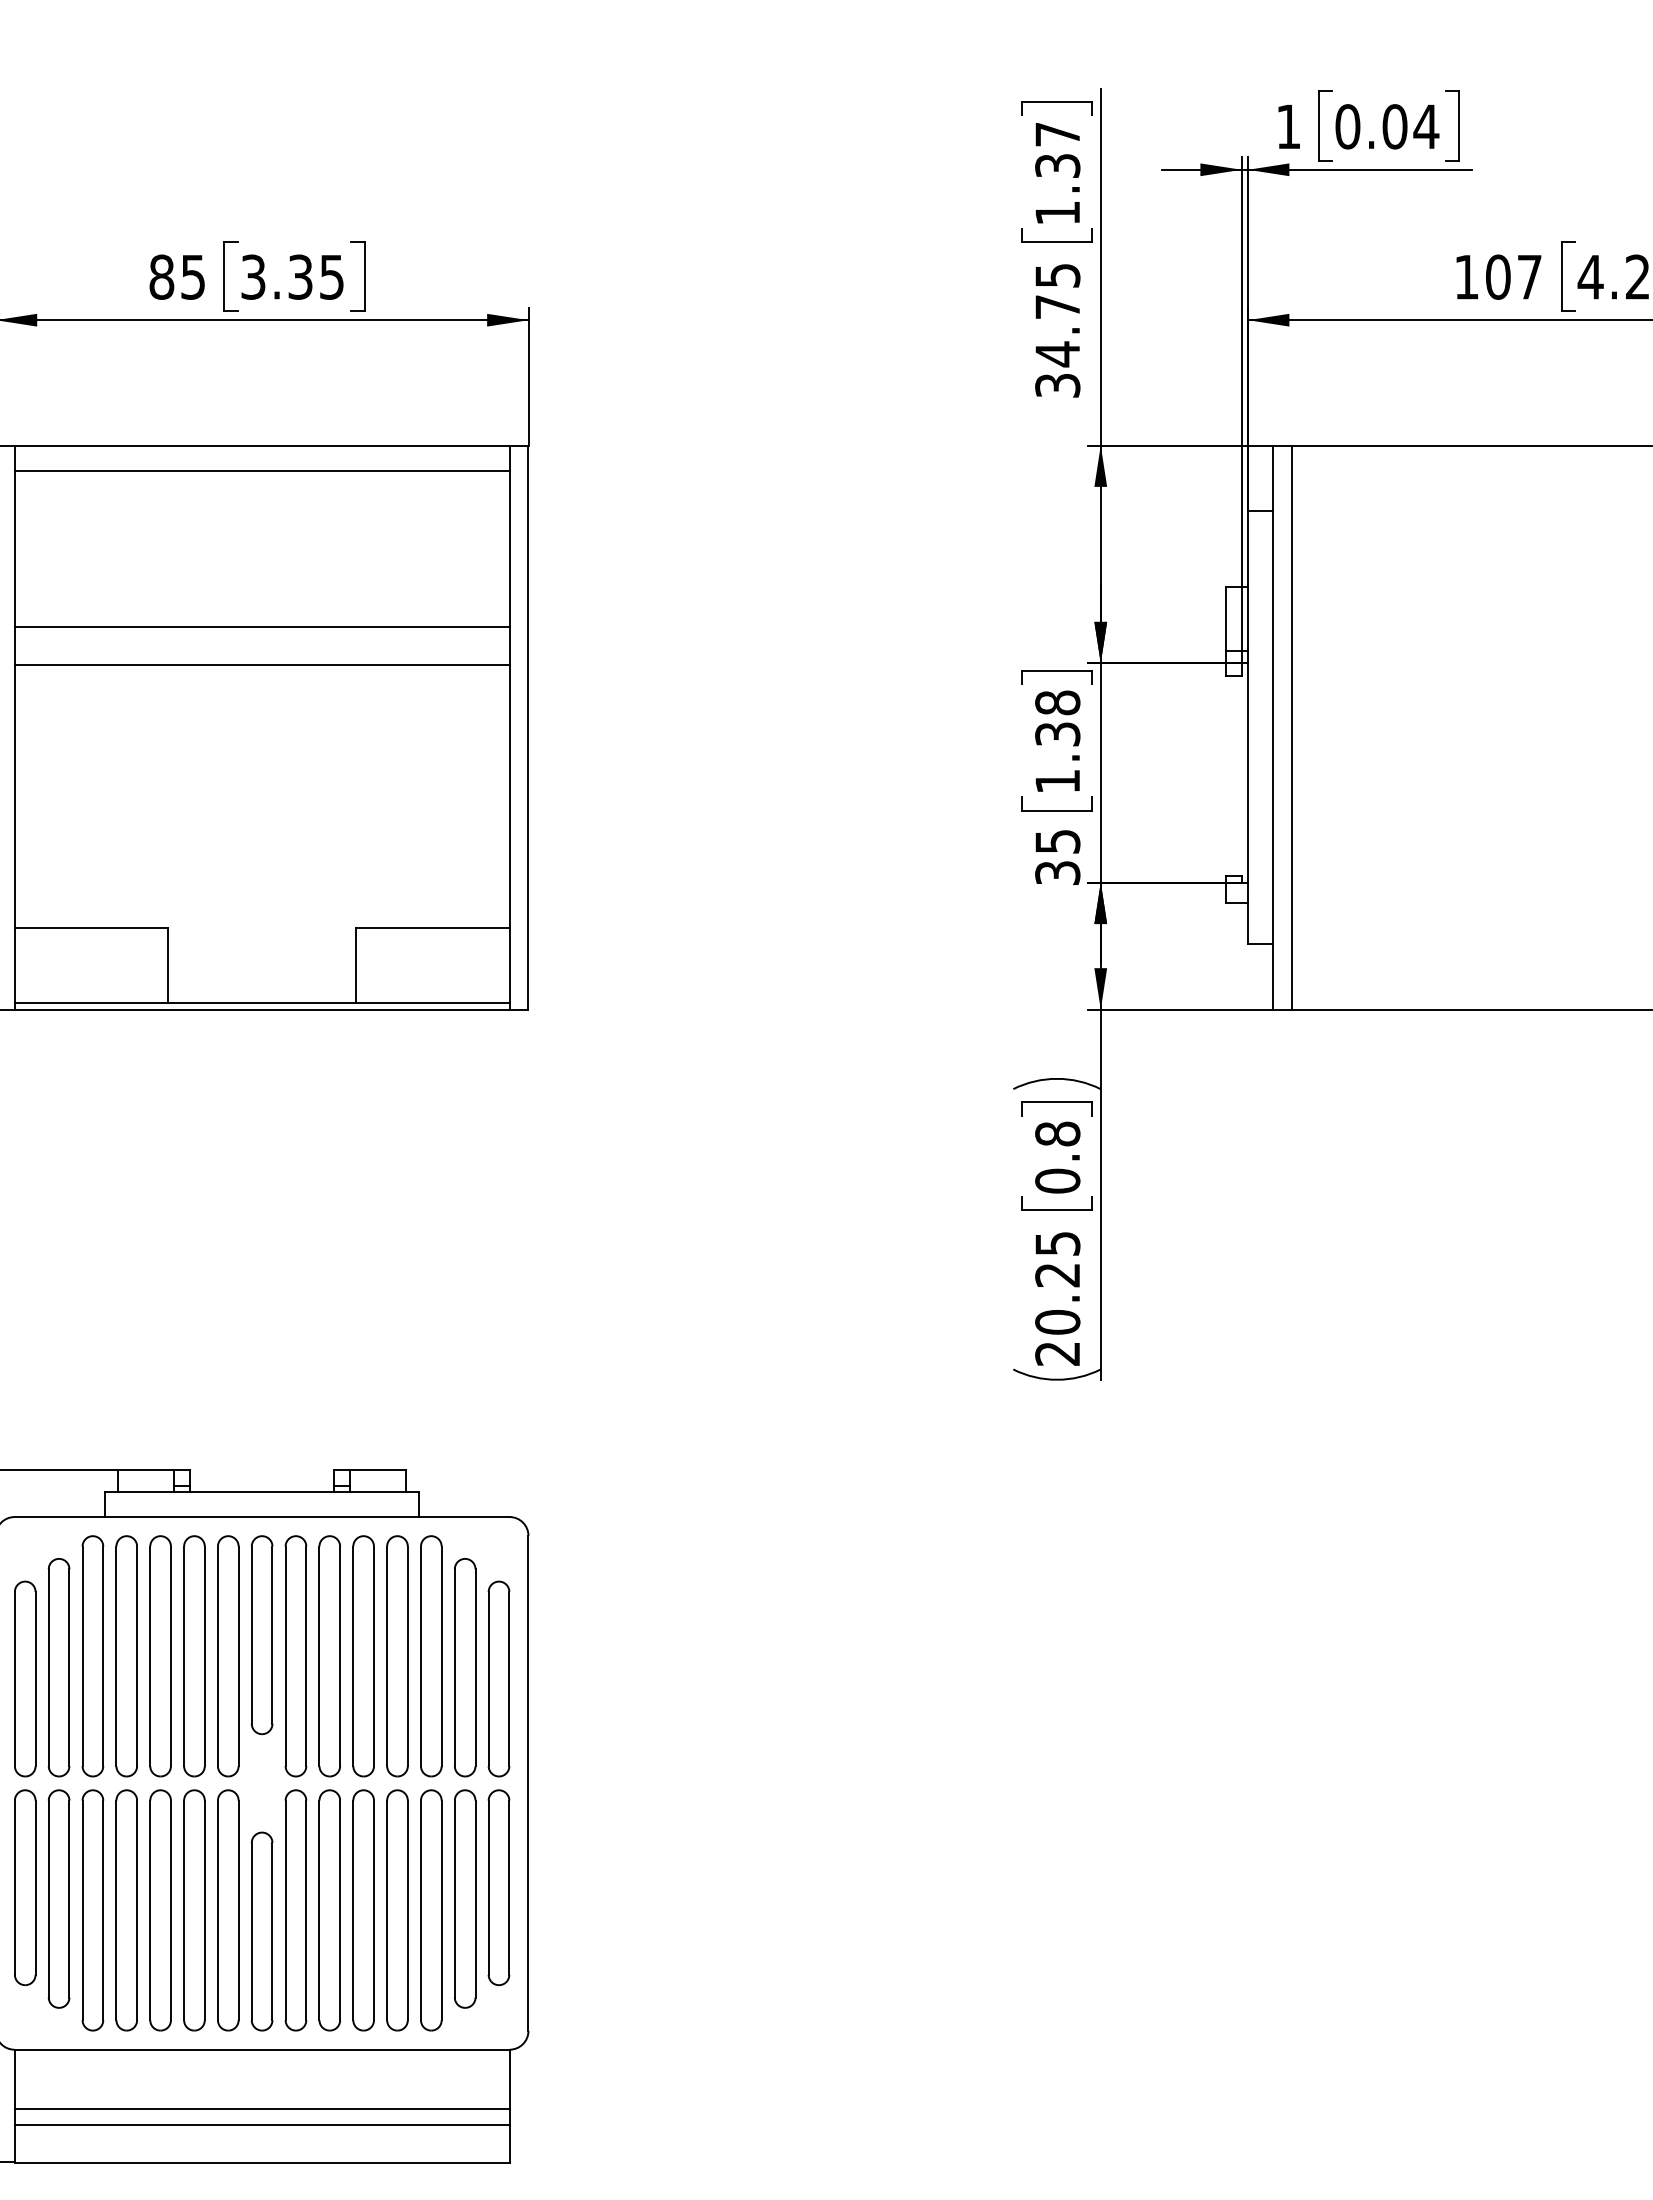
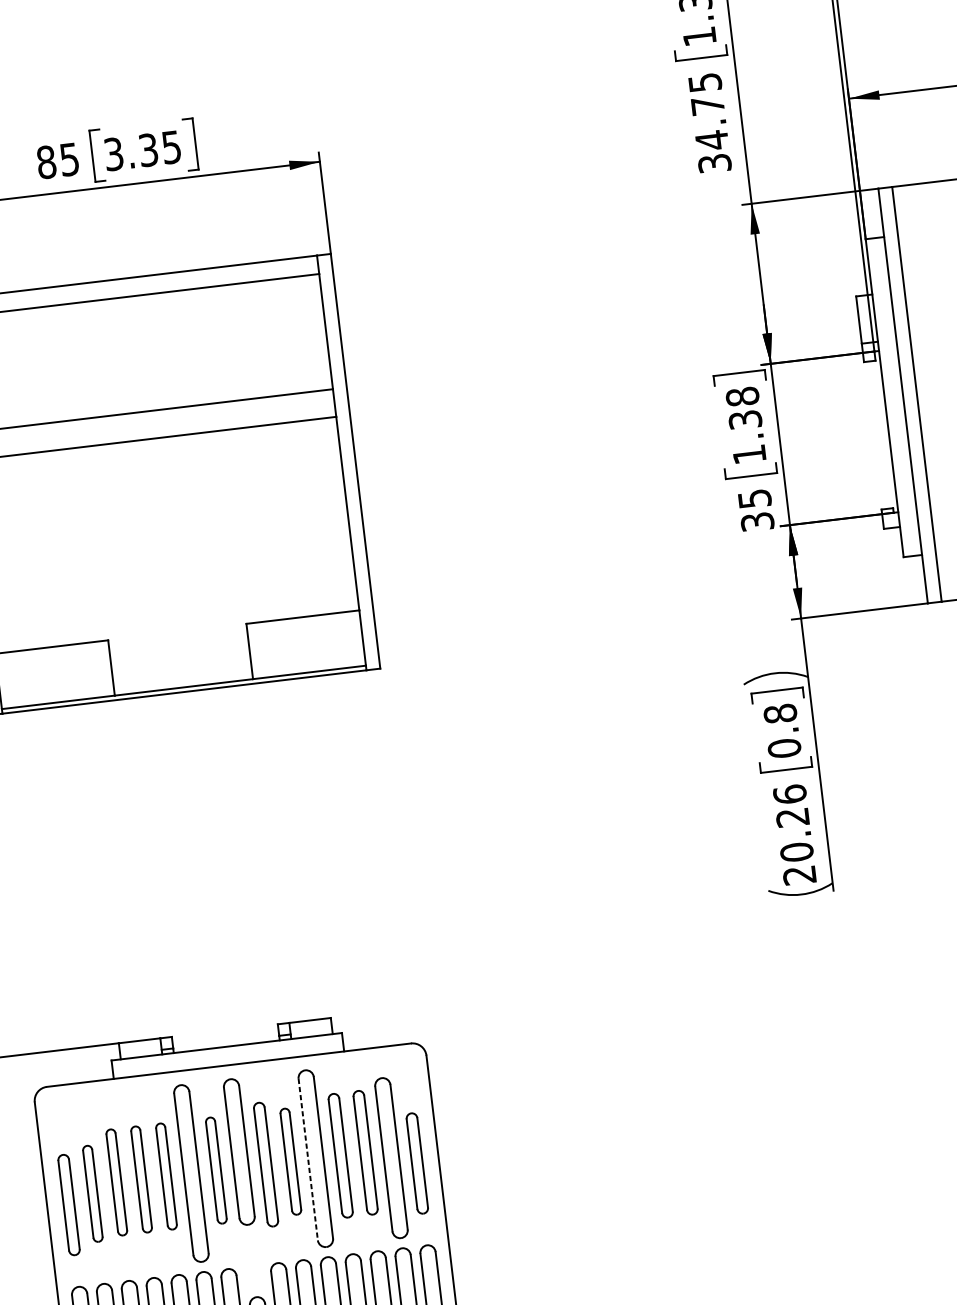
text: (1057, 1243) -> (789, 794), 20.25 -> 20.26
part: (92, 1656) -> (116, 1182), size x0.6
part: (126, 1656) -> (141, 1179), size x0.6
part: (160, 1656) -> (166, 1176), size x0.6
part: (228, 1656) -> (216, 1170), size x0.6
part: (295, 1656) -> (265, 1164), size x0.7
part: (329, 1656) -> (290, 1161), size x0.6
line: (353, 1656) -> (308, 1159), solid -> dashed
part: (397, 1656) -> (340, 1155), size x0.7
part: (431, 1656) -> (365, 1152), size x0.7
part: (58, 1667) -> (92, 1193), size x0.6
part: (25, 1678) -> (69, 1204), size x0.7
part: (498, 1678) -> (416, 1163), size x0.7

